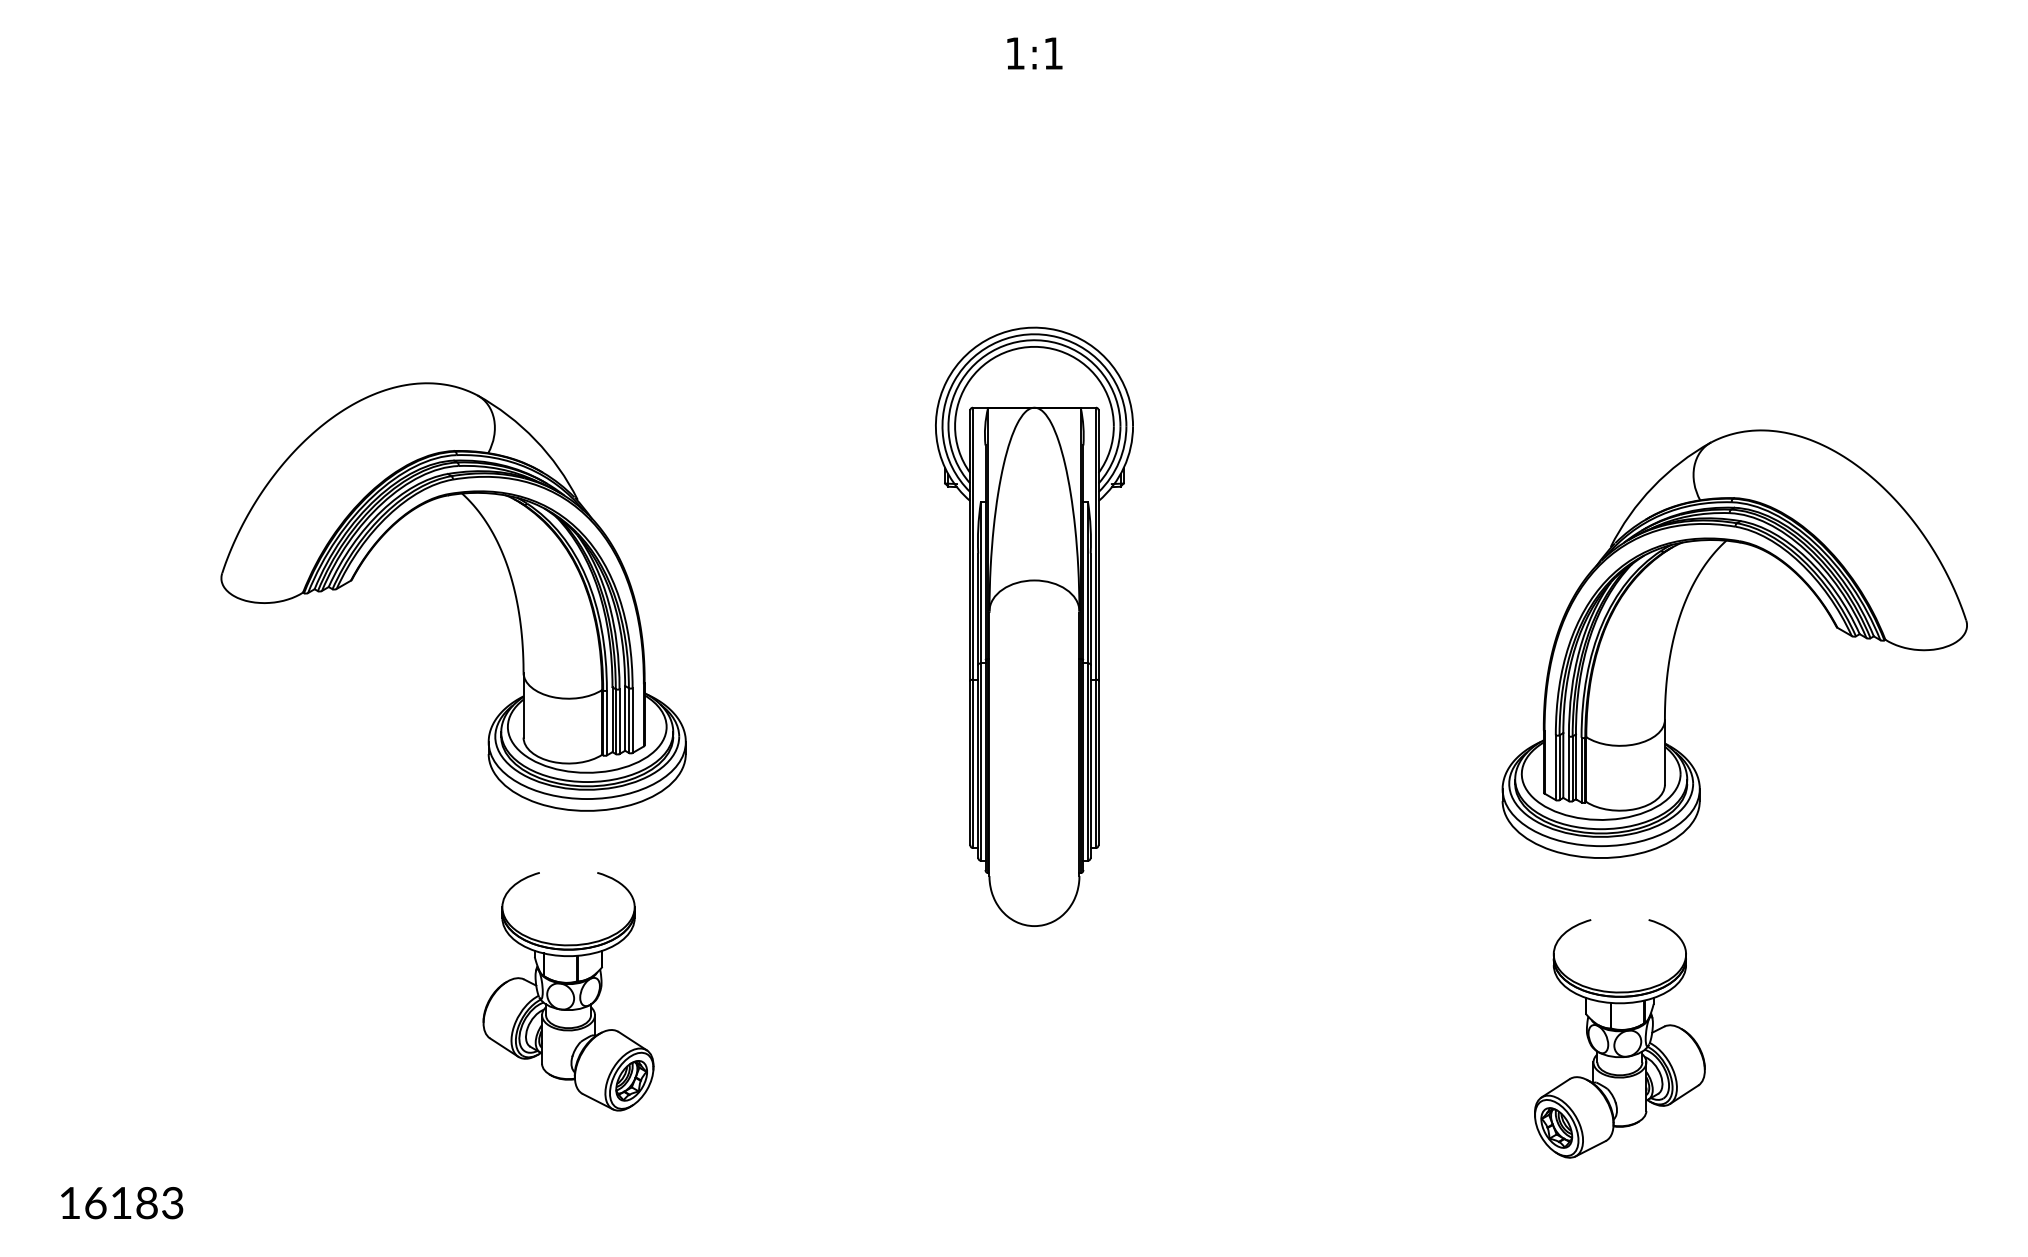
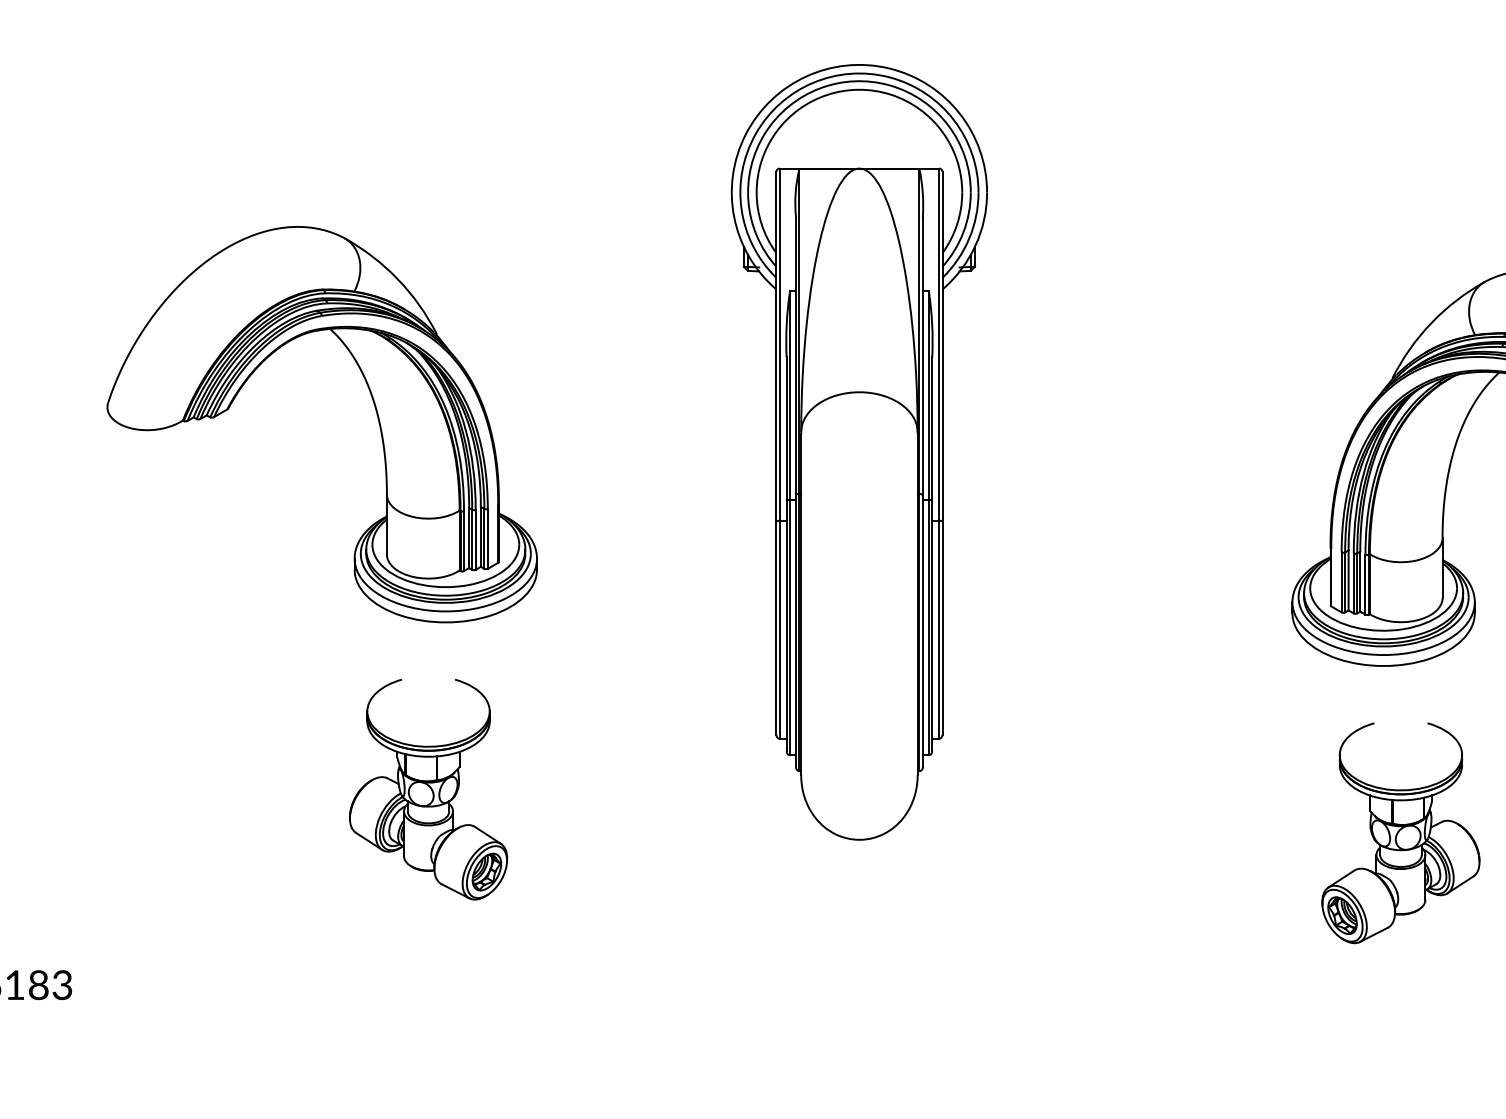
part: (1034, 626) -> (859, 451), size x1.4

